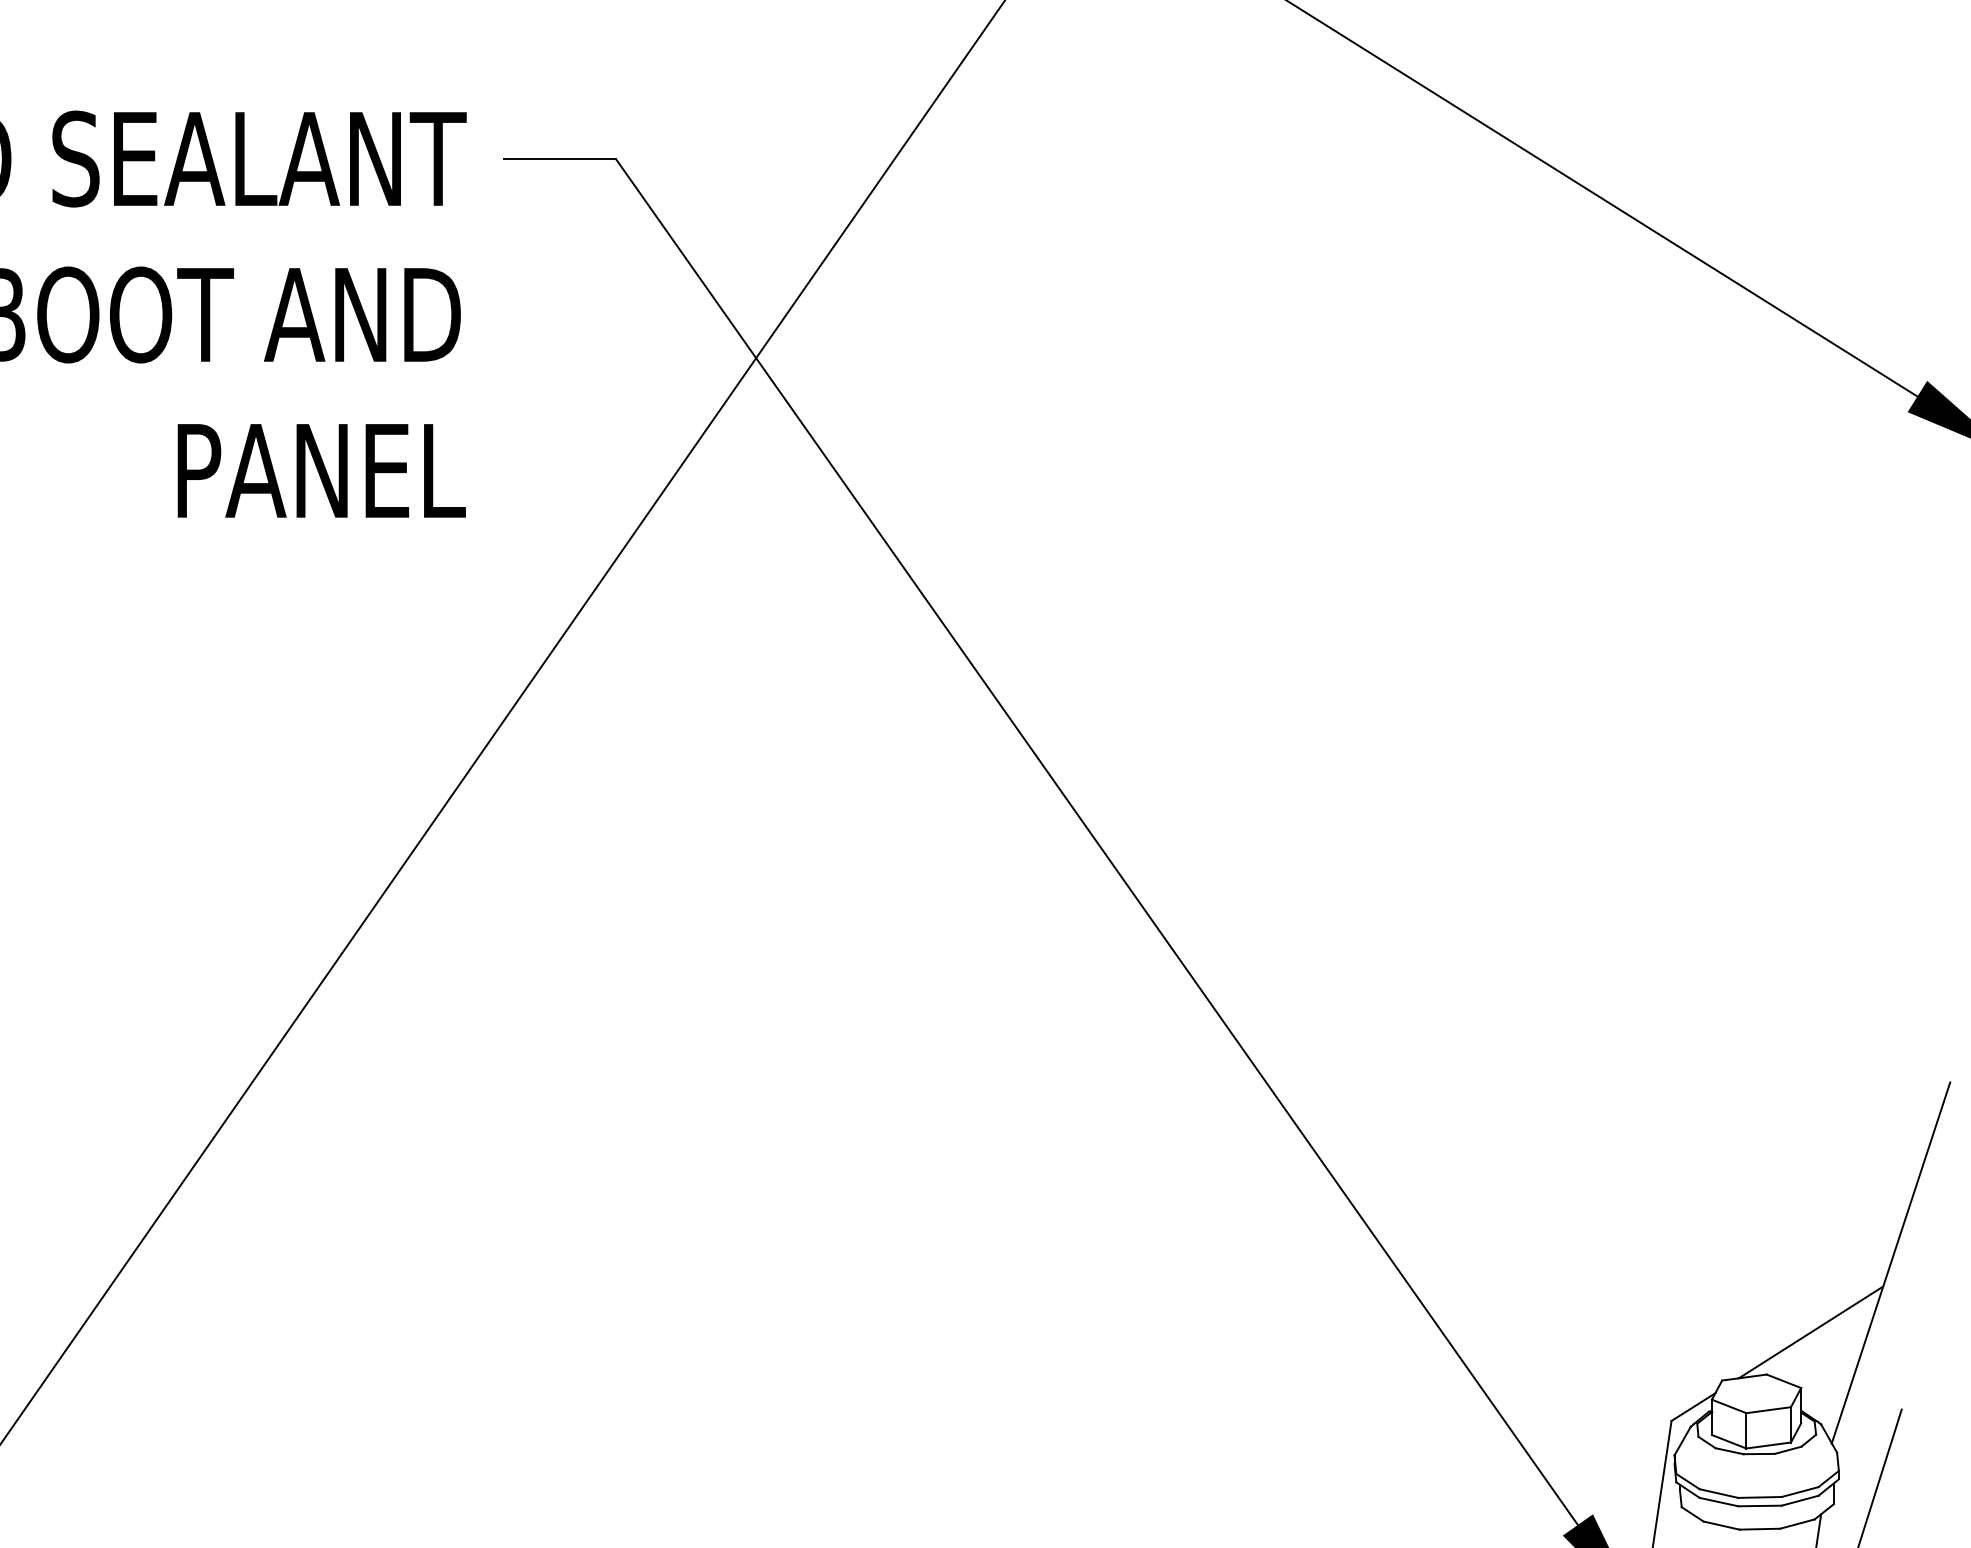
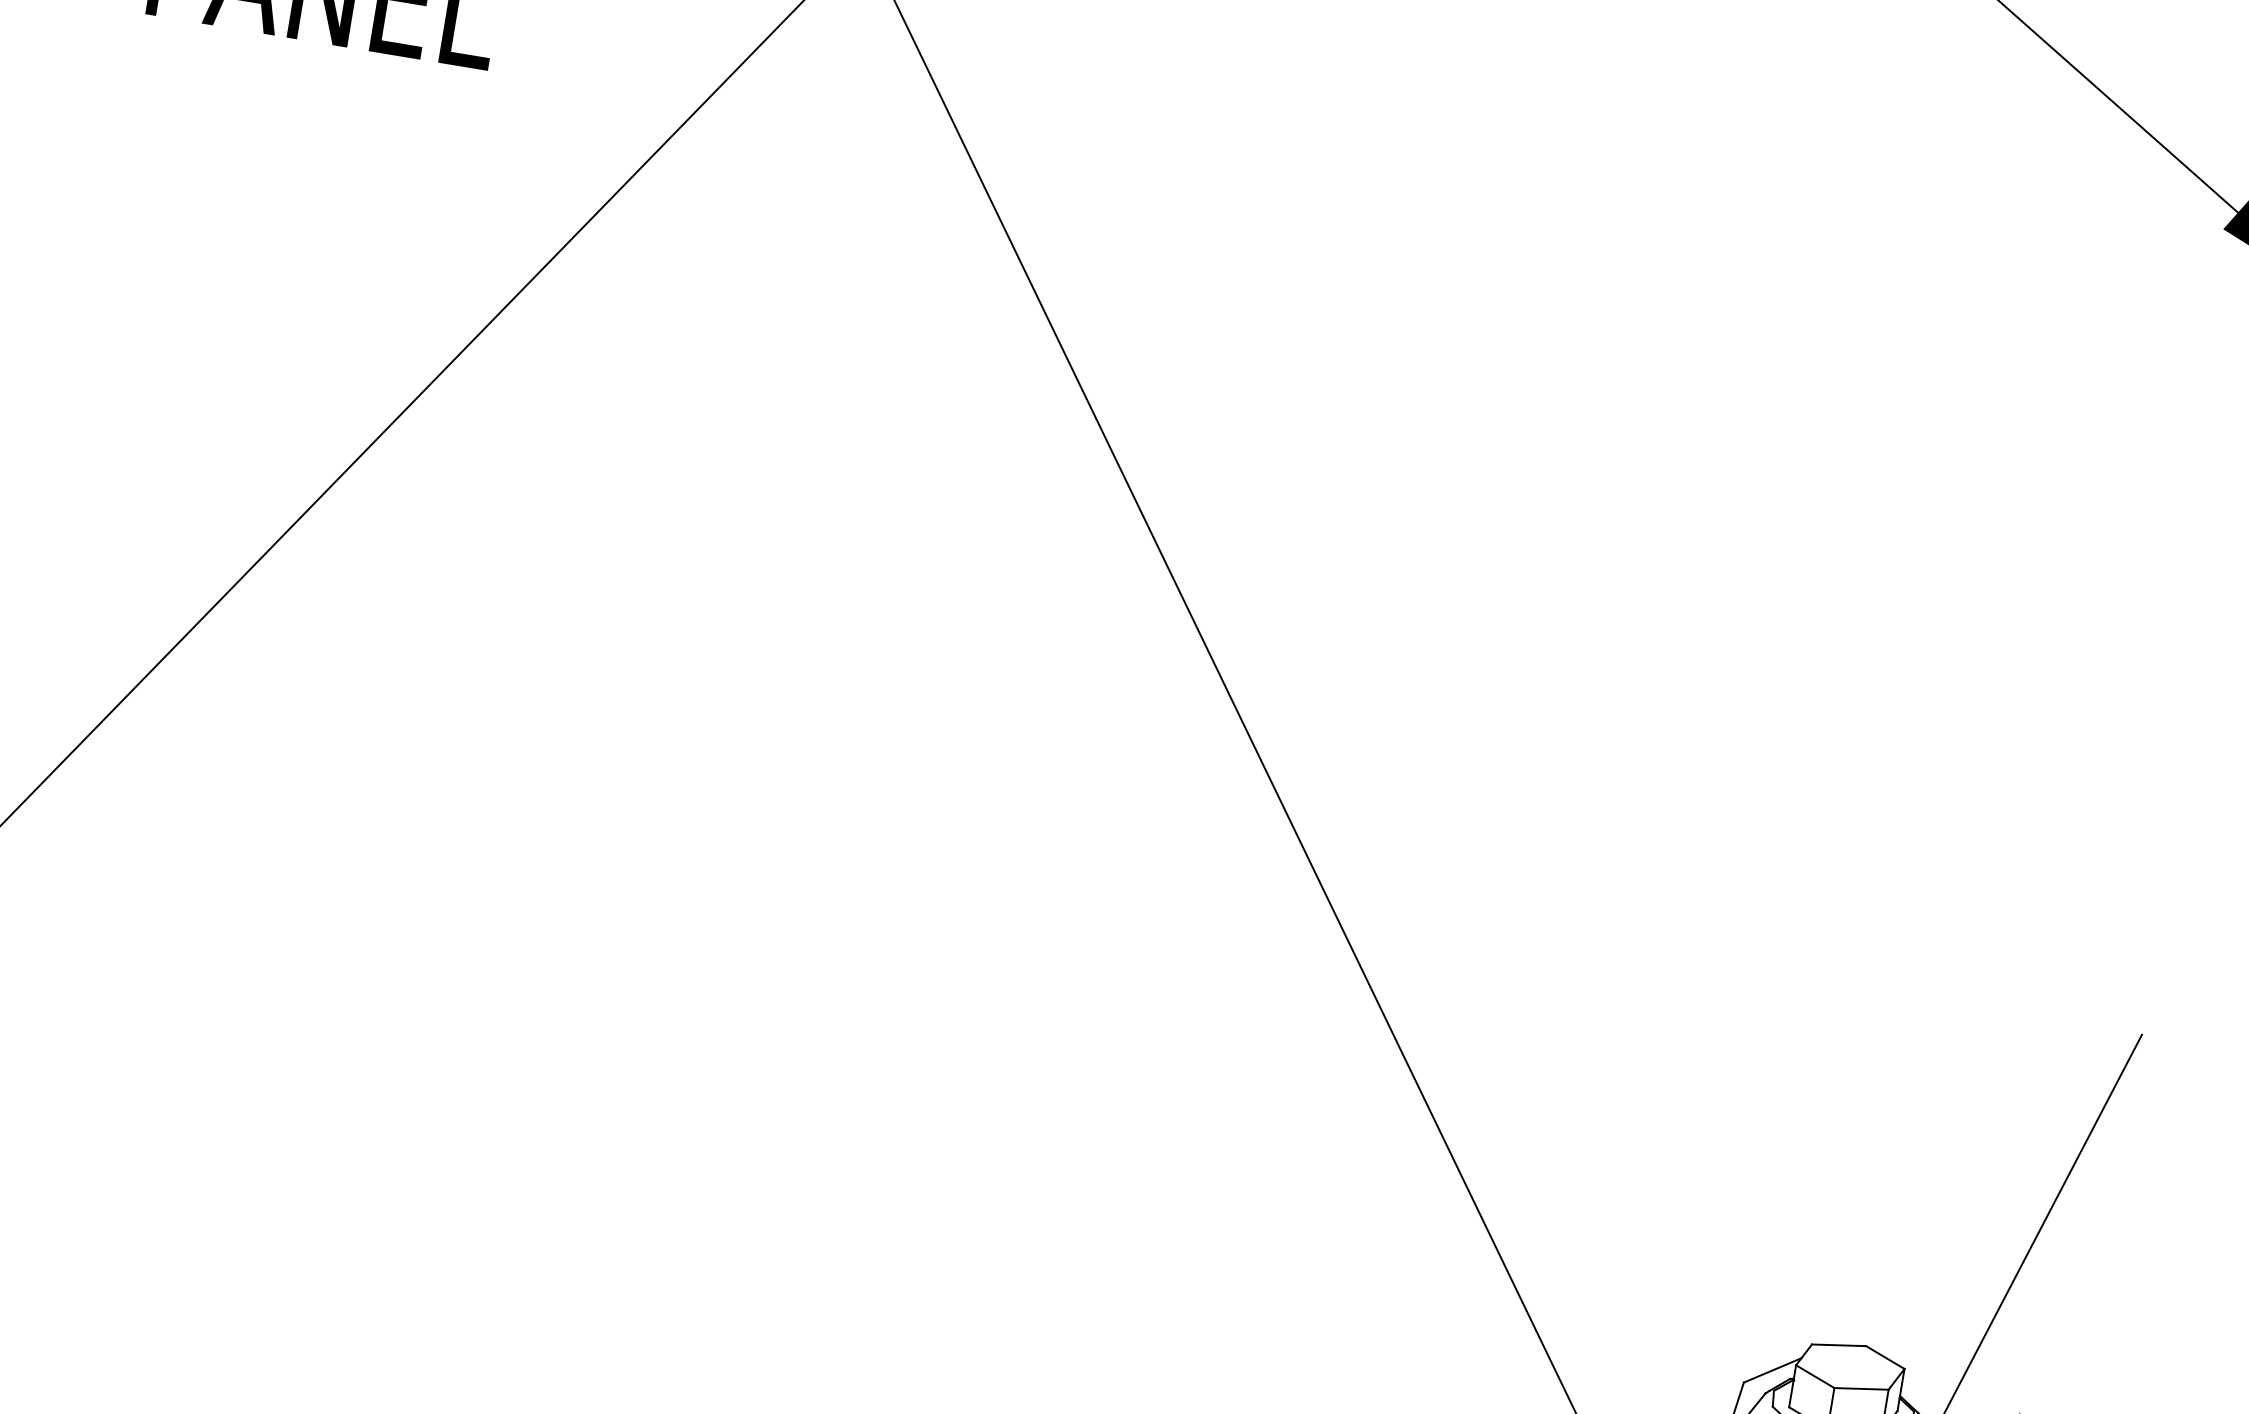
line: (1810, 1332) -> (1926, 1304), removed

